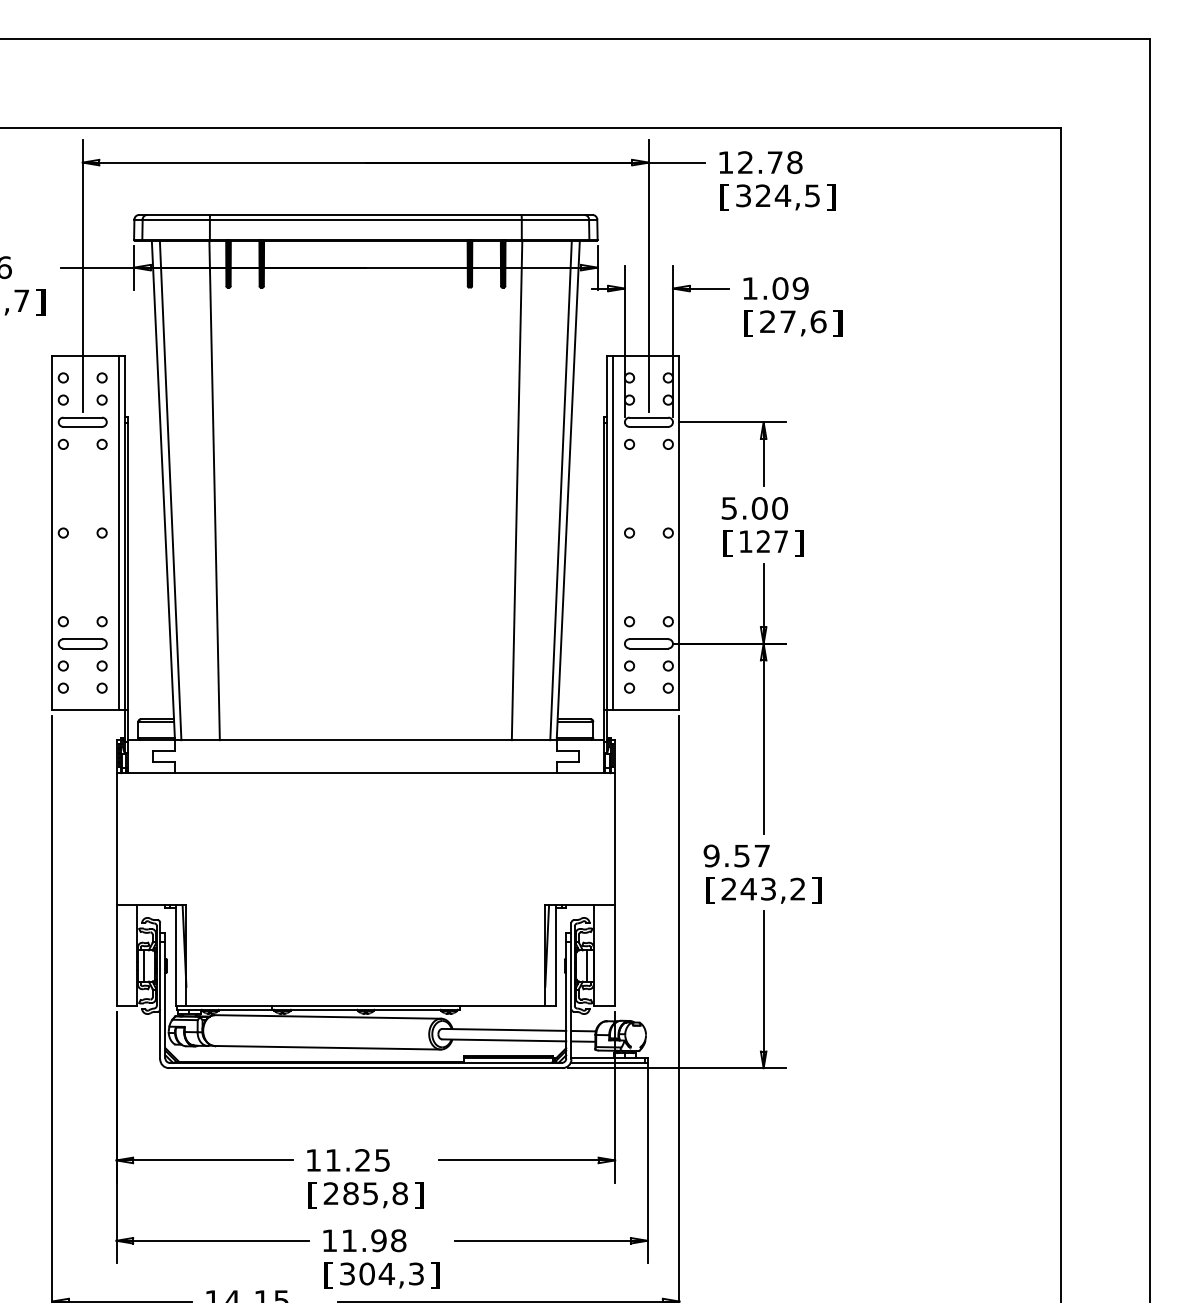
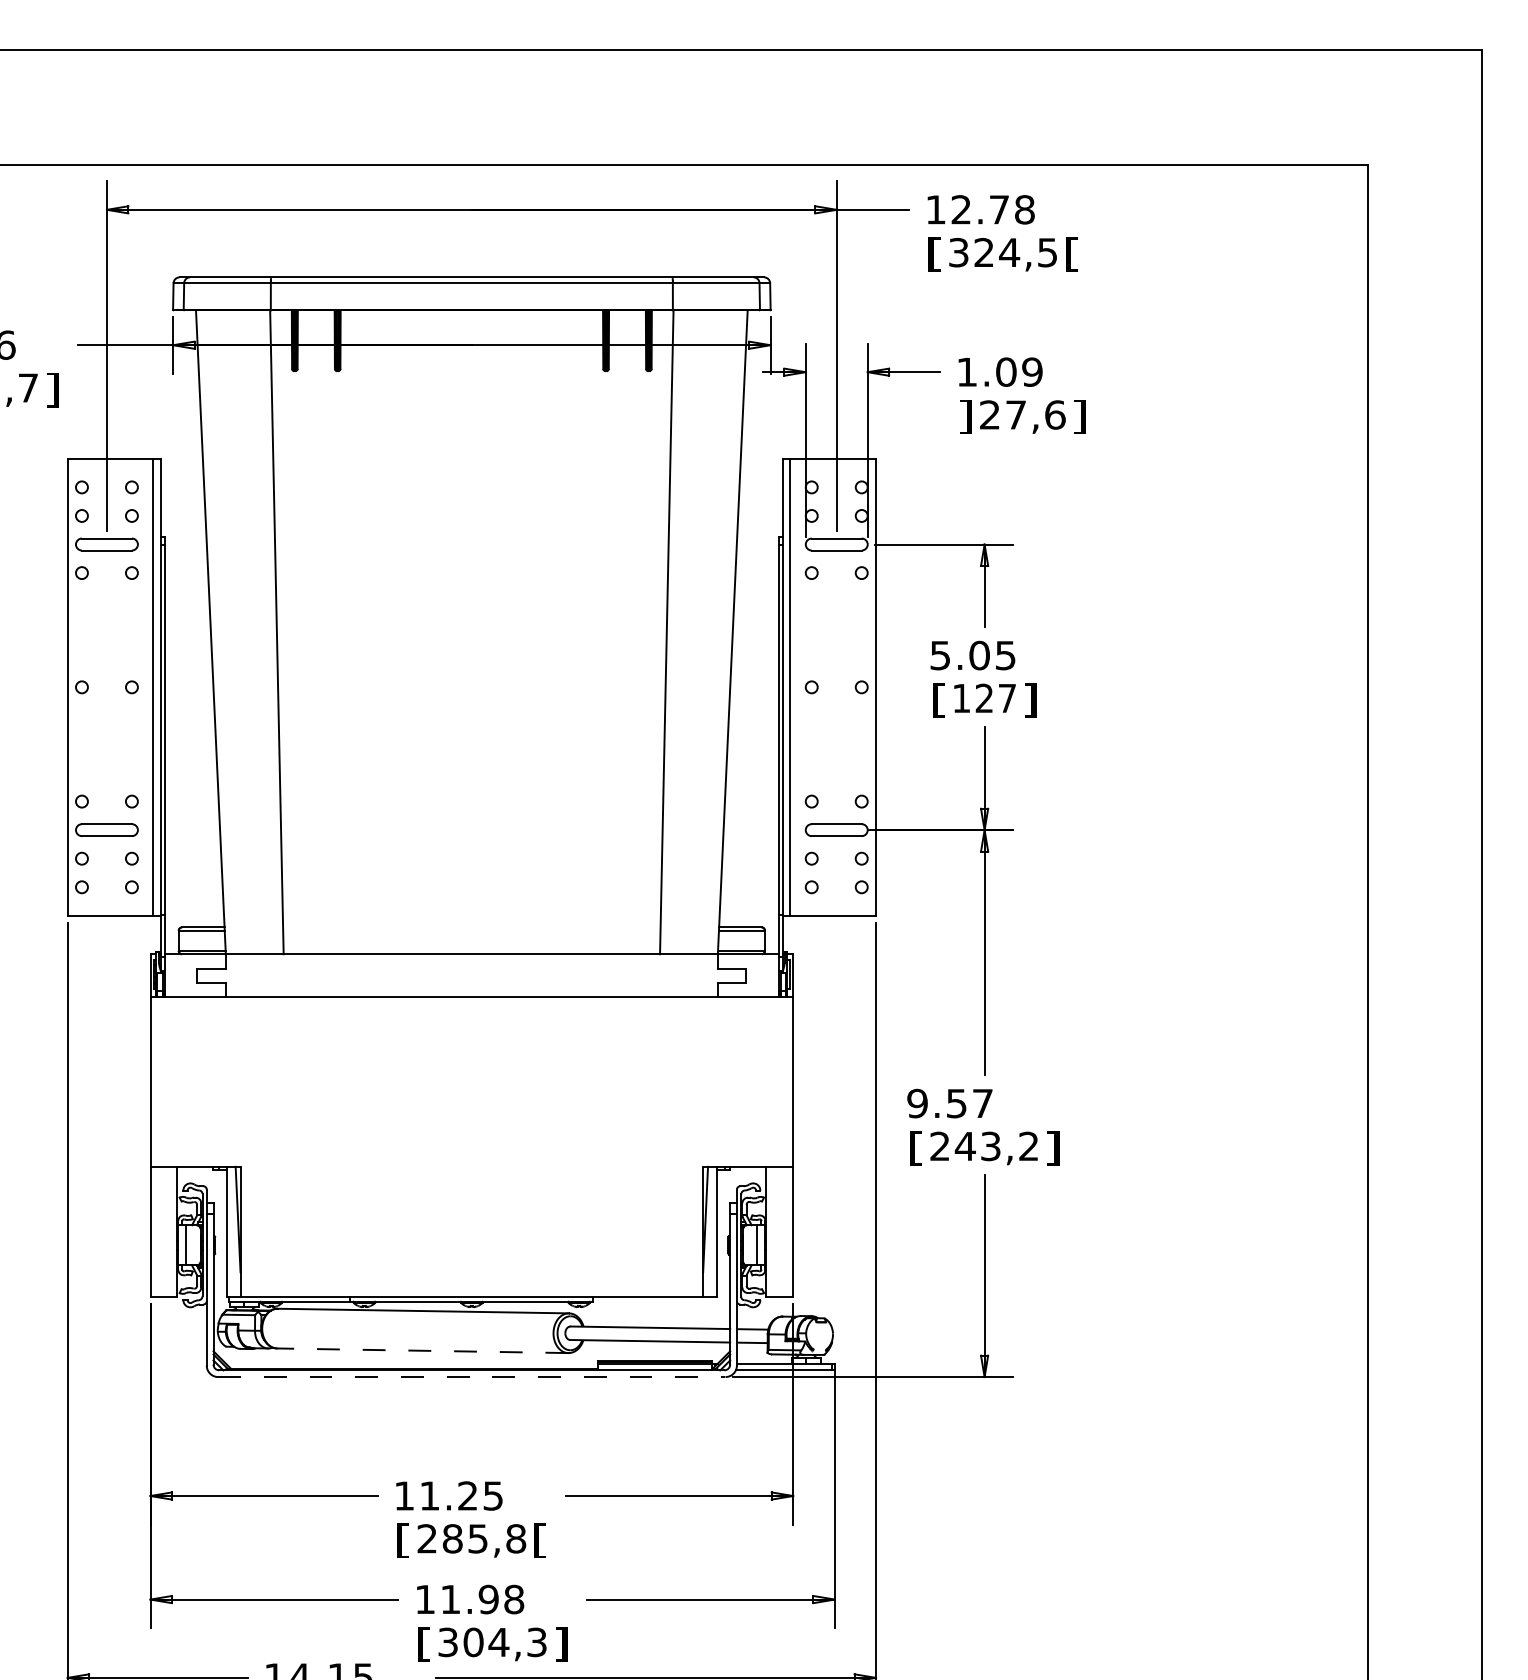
text: (831, 197) -> (1071, 254), ] -> [
text: (748, 322) -> (965, 416), [ -> ]
line: (170, 490) -> (220, 632), removed
line: (561, 490) -> (723, 632), removed
text: (779, 508) -> (1005, 655), 5.00 -> 5.05
line: (327, 1047) -> (422, 1350), solid -> dashed
line: (365, 1068) -> (471, 1377), solid -> dashed
text: (419, 1194) -> (540, 1540), ] -> [

